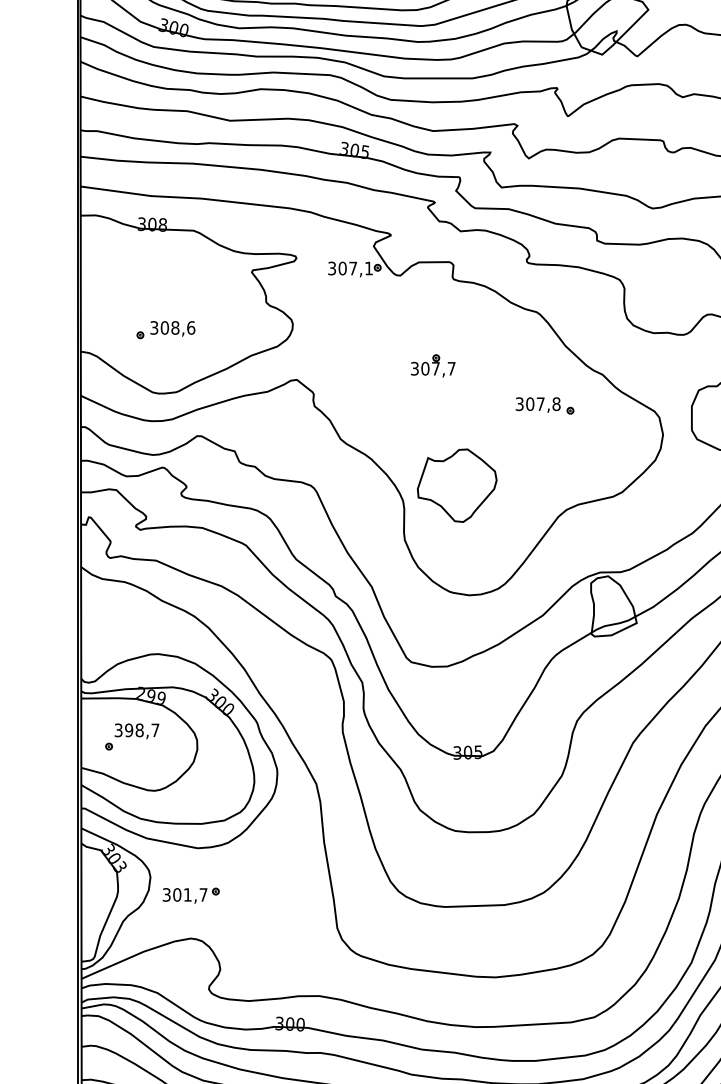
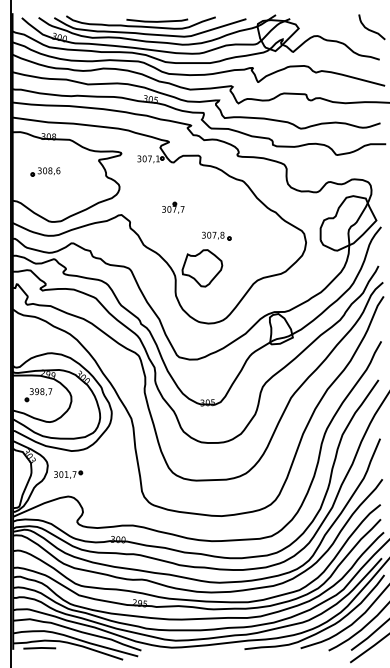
part: (165, 329) -> (45, 171), moved
part: (433, 364) -> (173, 207), moved
part: (544, 404) -> (216, 235), moved

